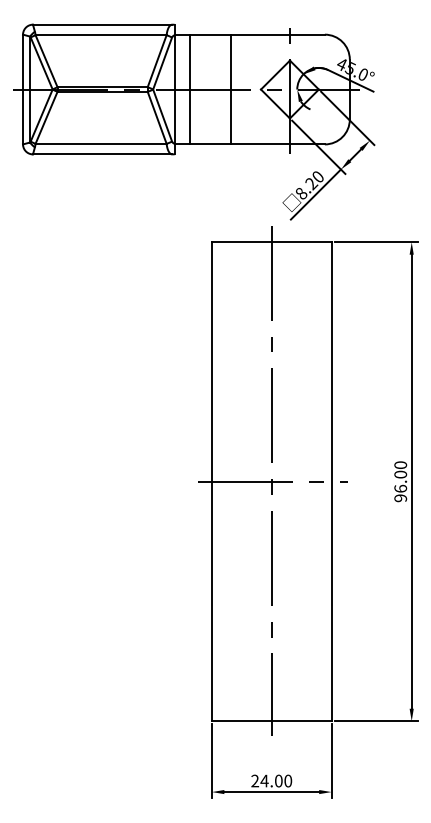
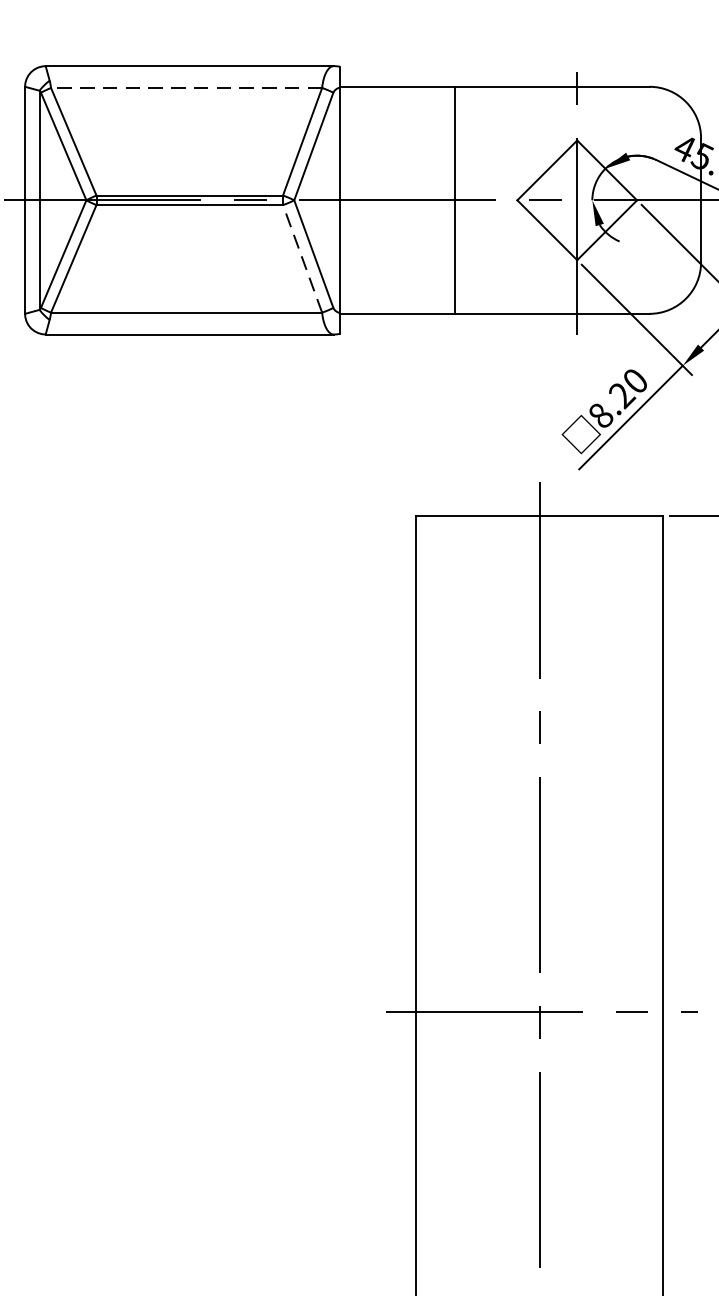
line: (101, 35) -> (187, 88), solid -> dashed
line: (189, 89) -> (369, 200), removed
line: (157, 117) -> (303, 258), solid -> dashed

